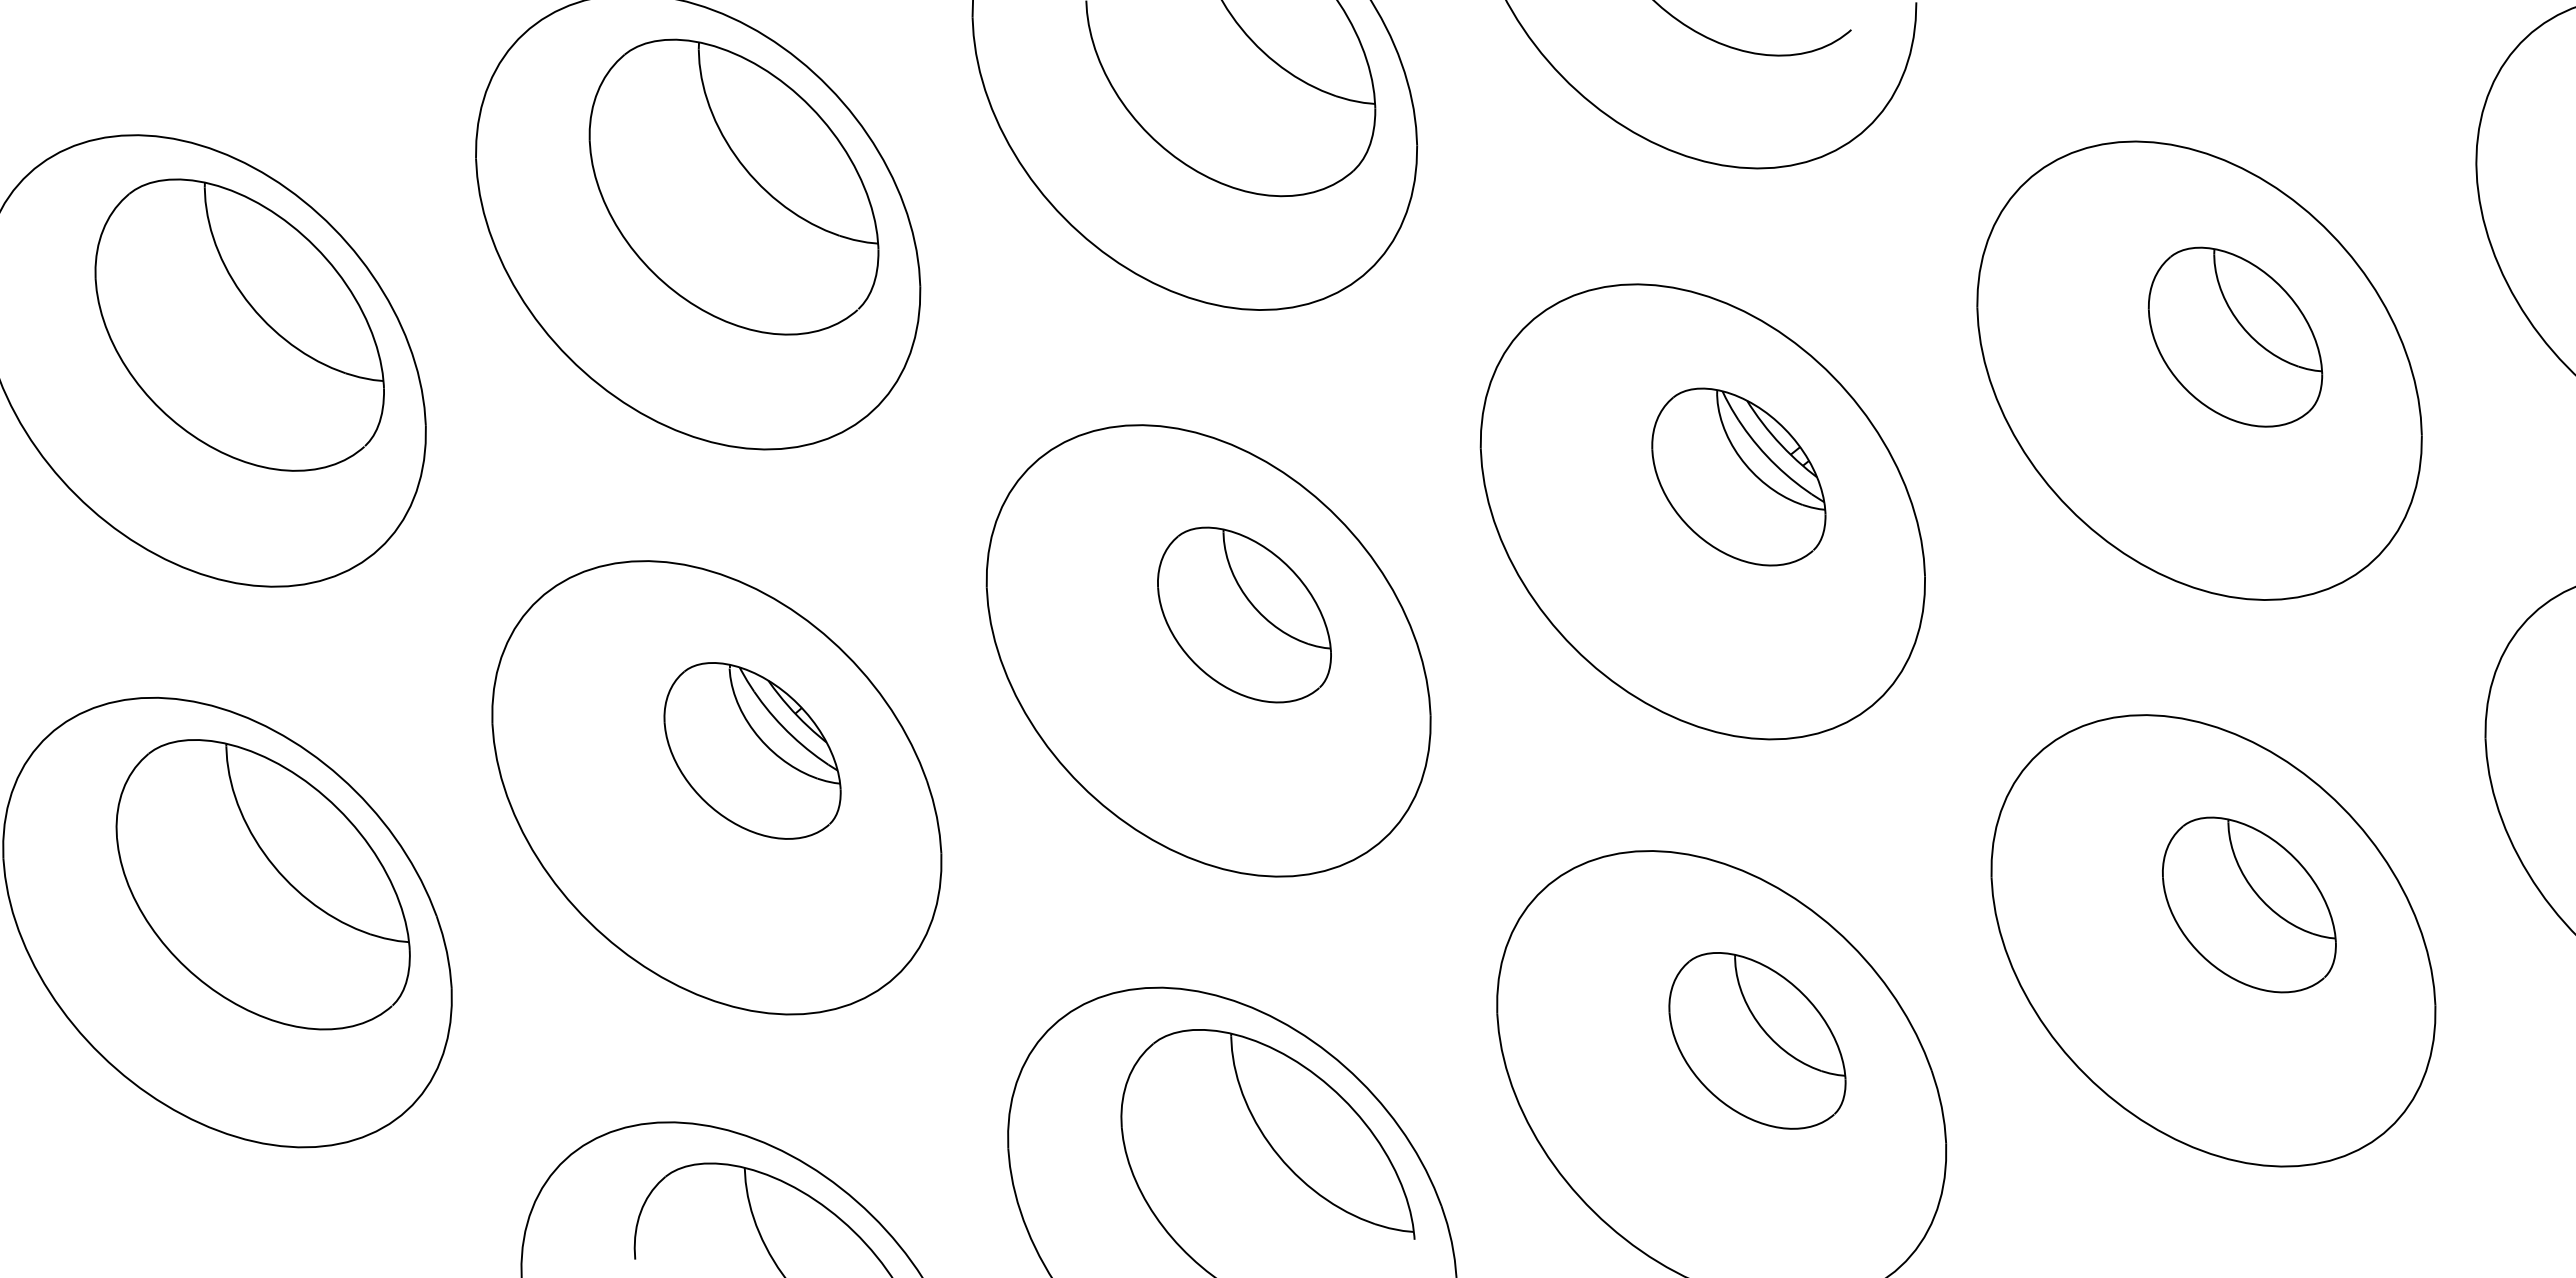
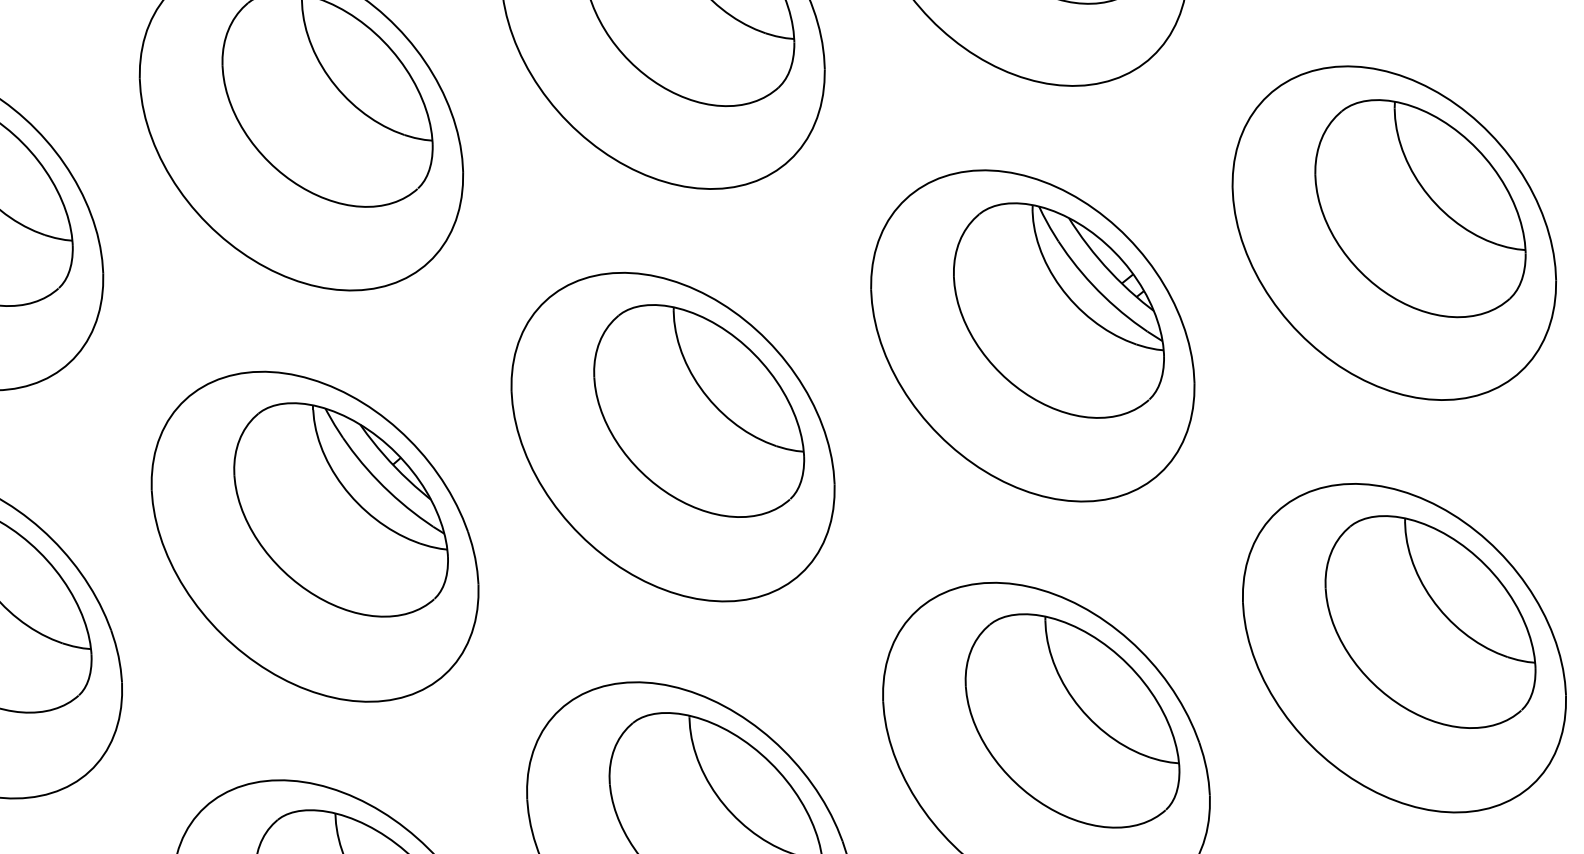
part: (2235, 337) -> (1420, 209), size x1.67
part: (1738, 476) -> (1058, 310), size x1.67
part: (1244, 614) -> (699, 410), size x1.67
part: (752, 750) -> (341, 509), size x1.67
part: (2249, 904) -> (1430, 621), size x1.67
part: (1757, 1040) -> (1072, 720), size x1.67

